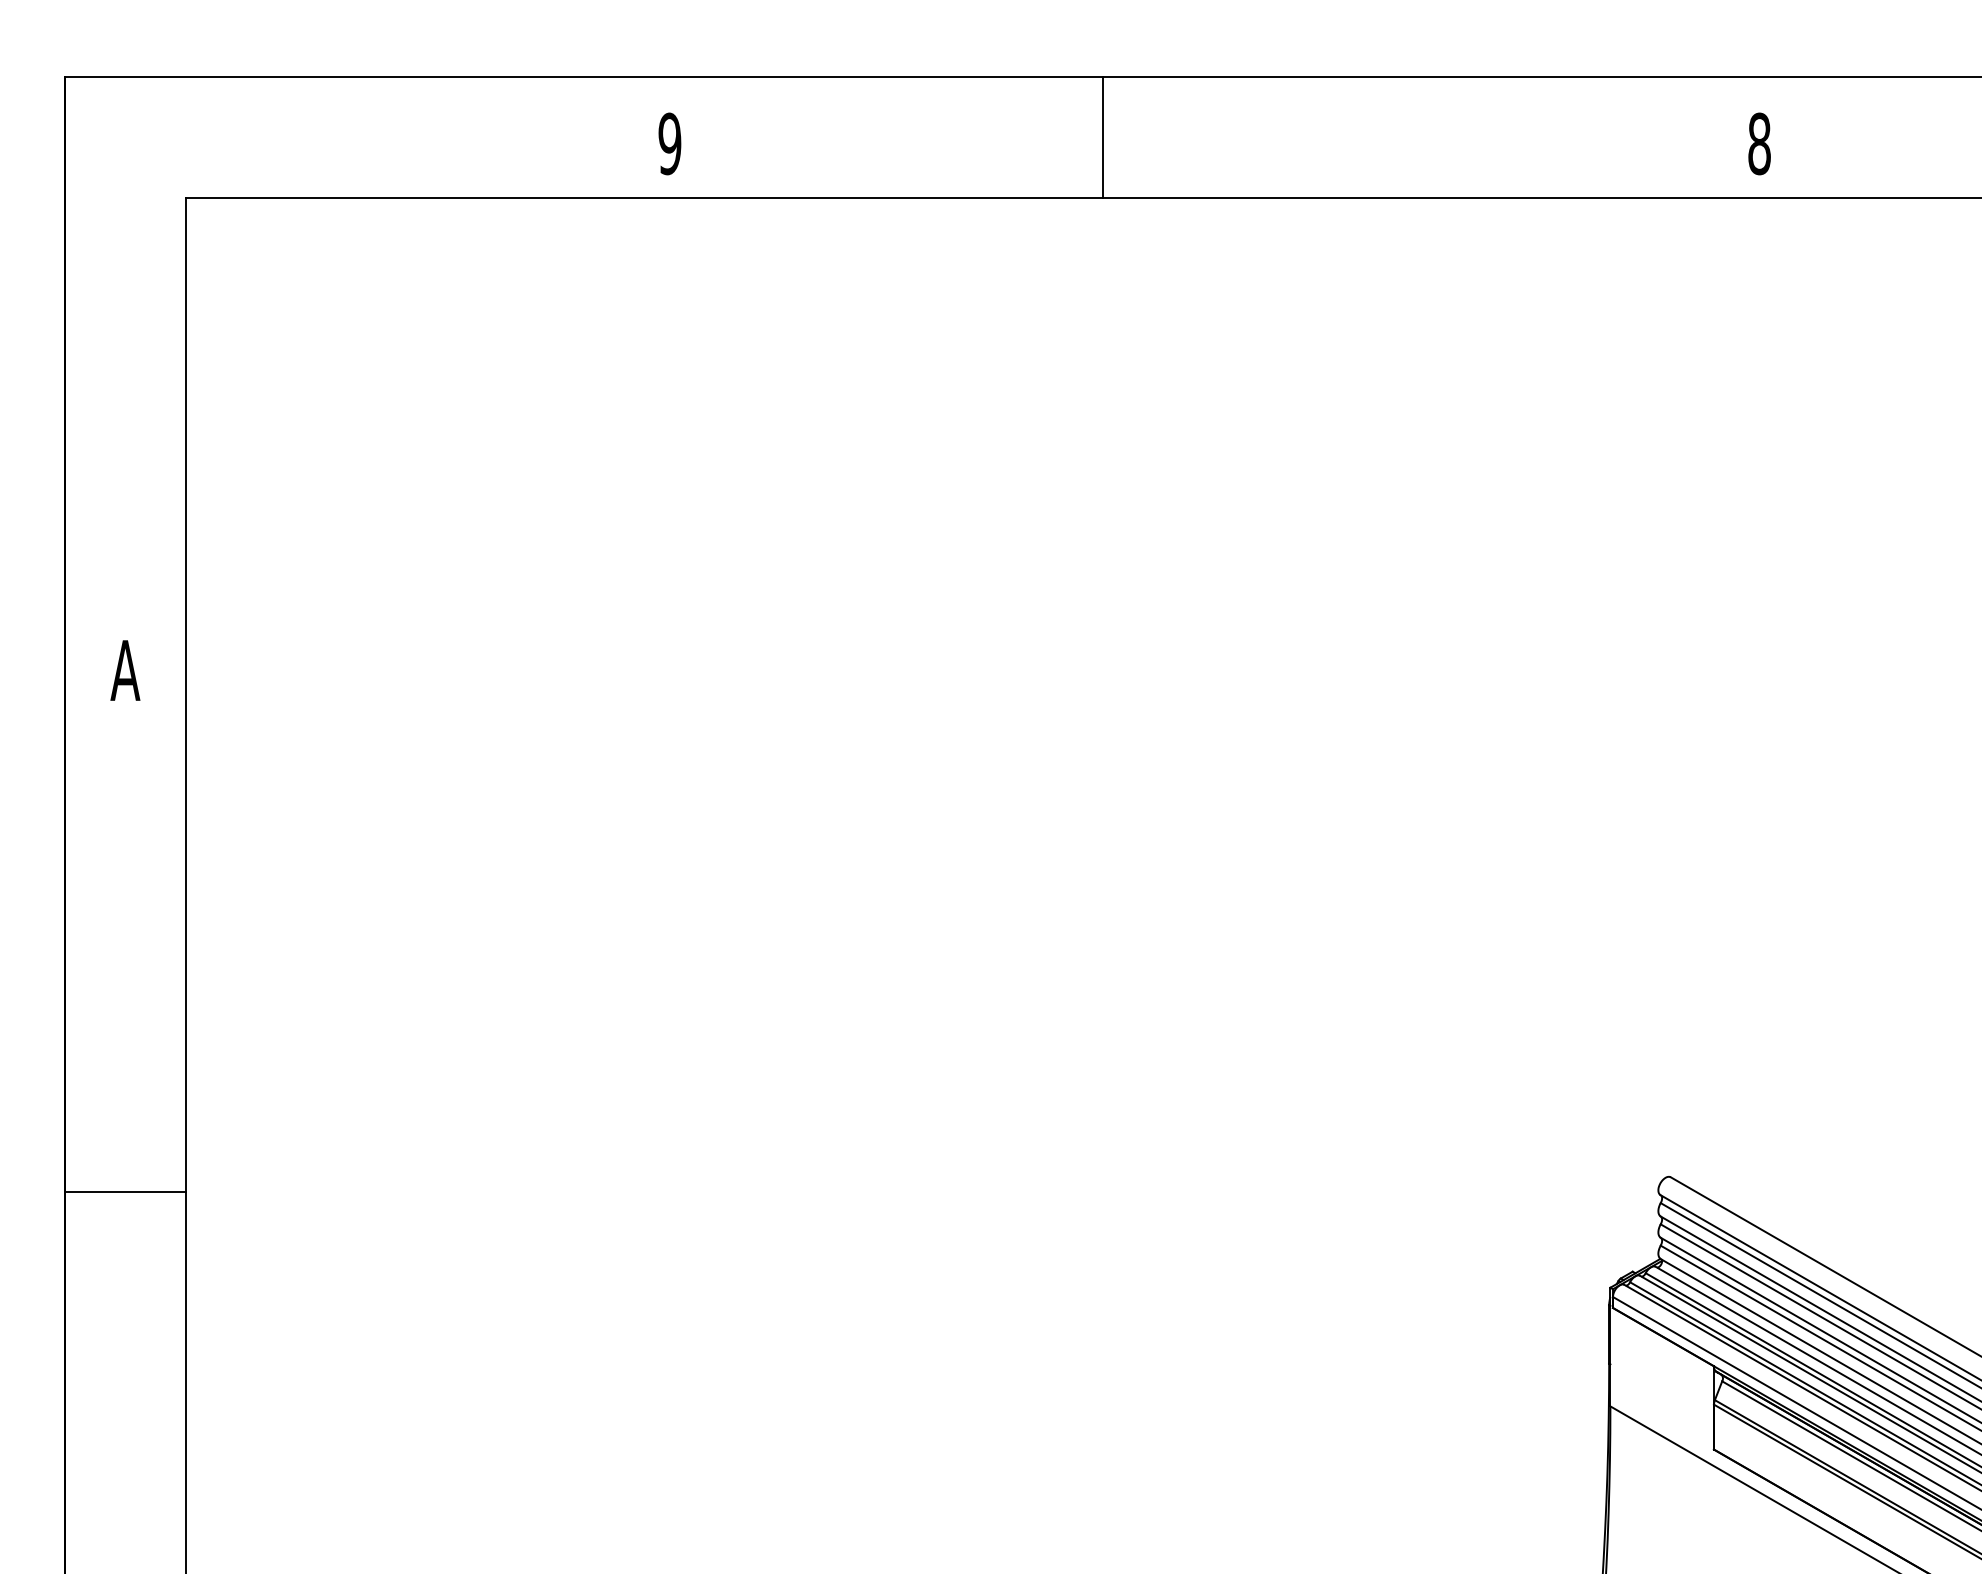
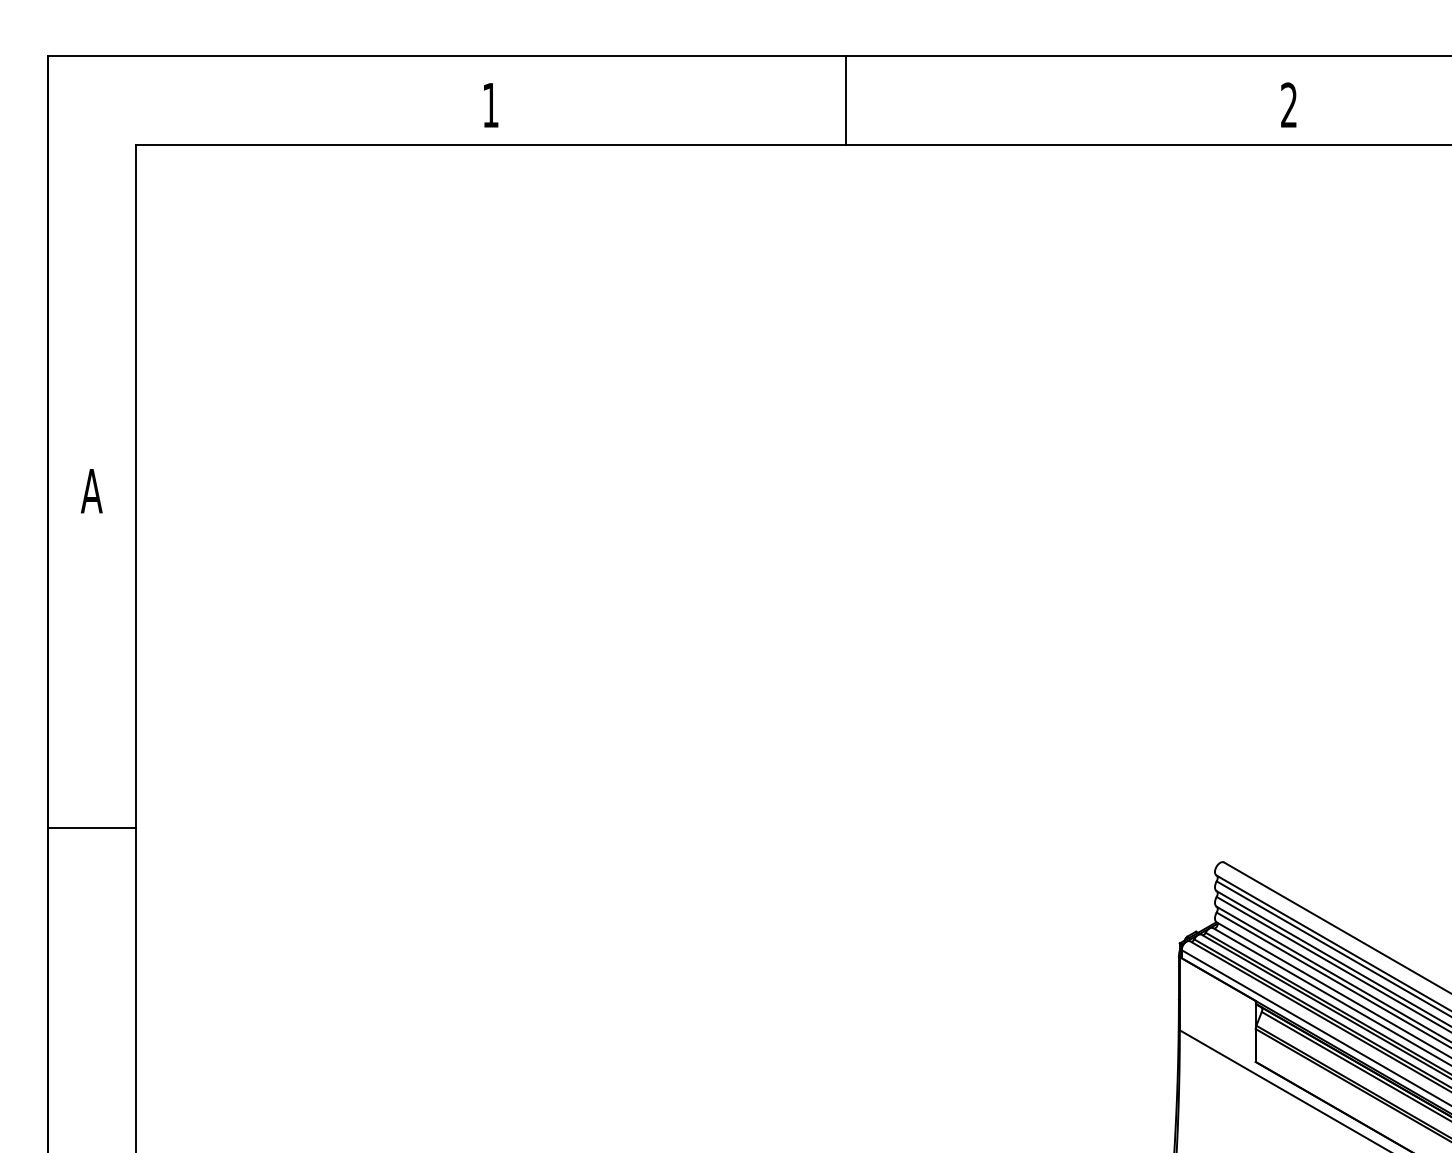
line: (1102, 136) -> (845, 99), moved
text: (669, 143) -> (490, 105), 9 -> 1
text: (1759, 143) -> (1289, 105), 8 -> 2
line: (125, 1191) -> (91, 827), moved

